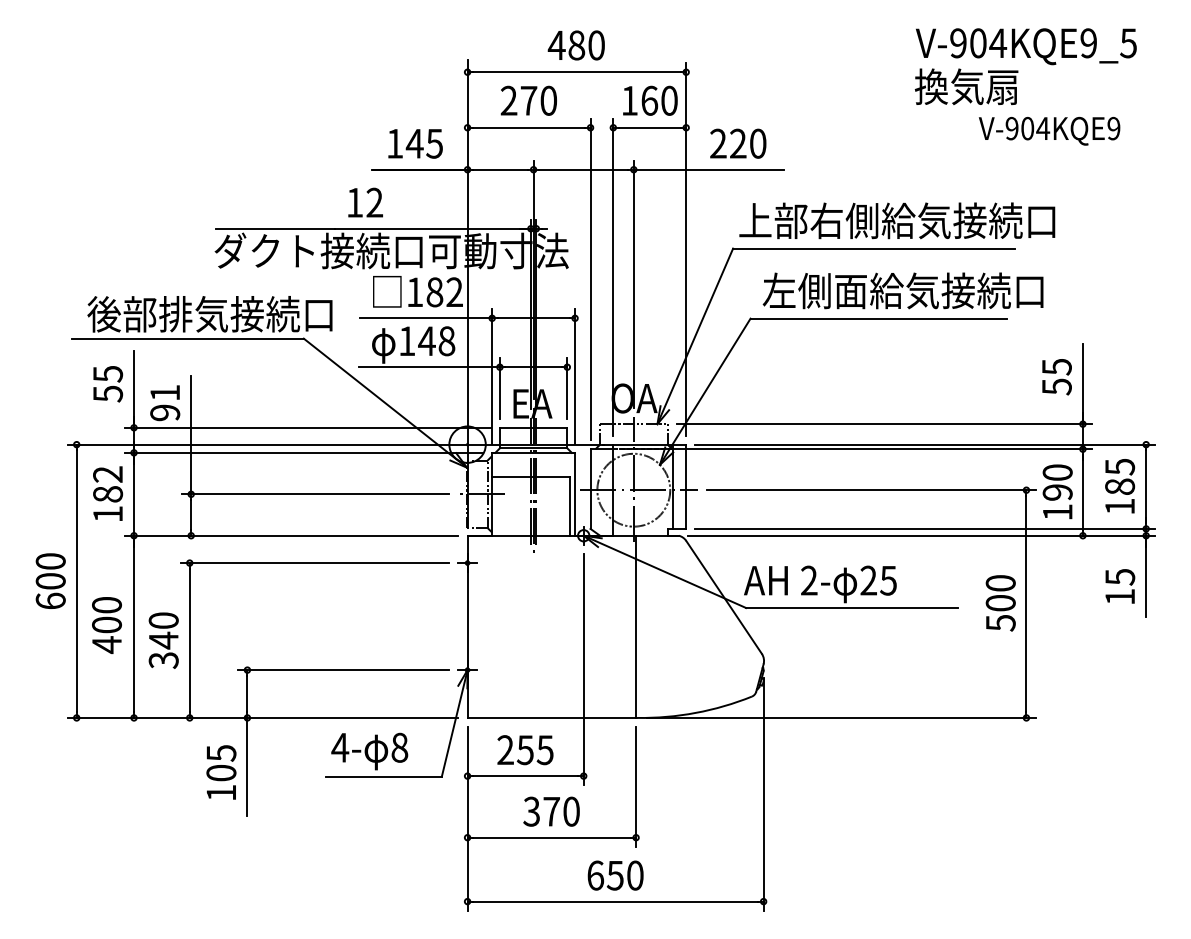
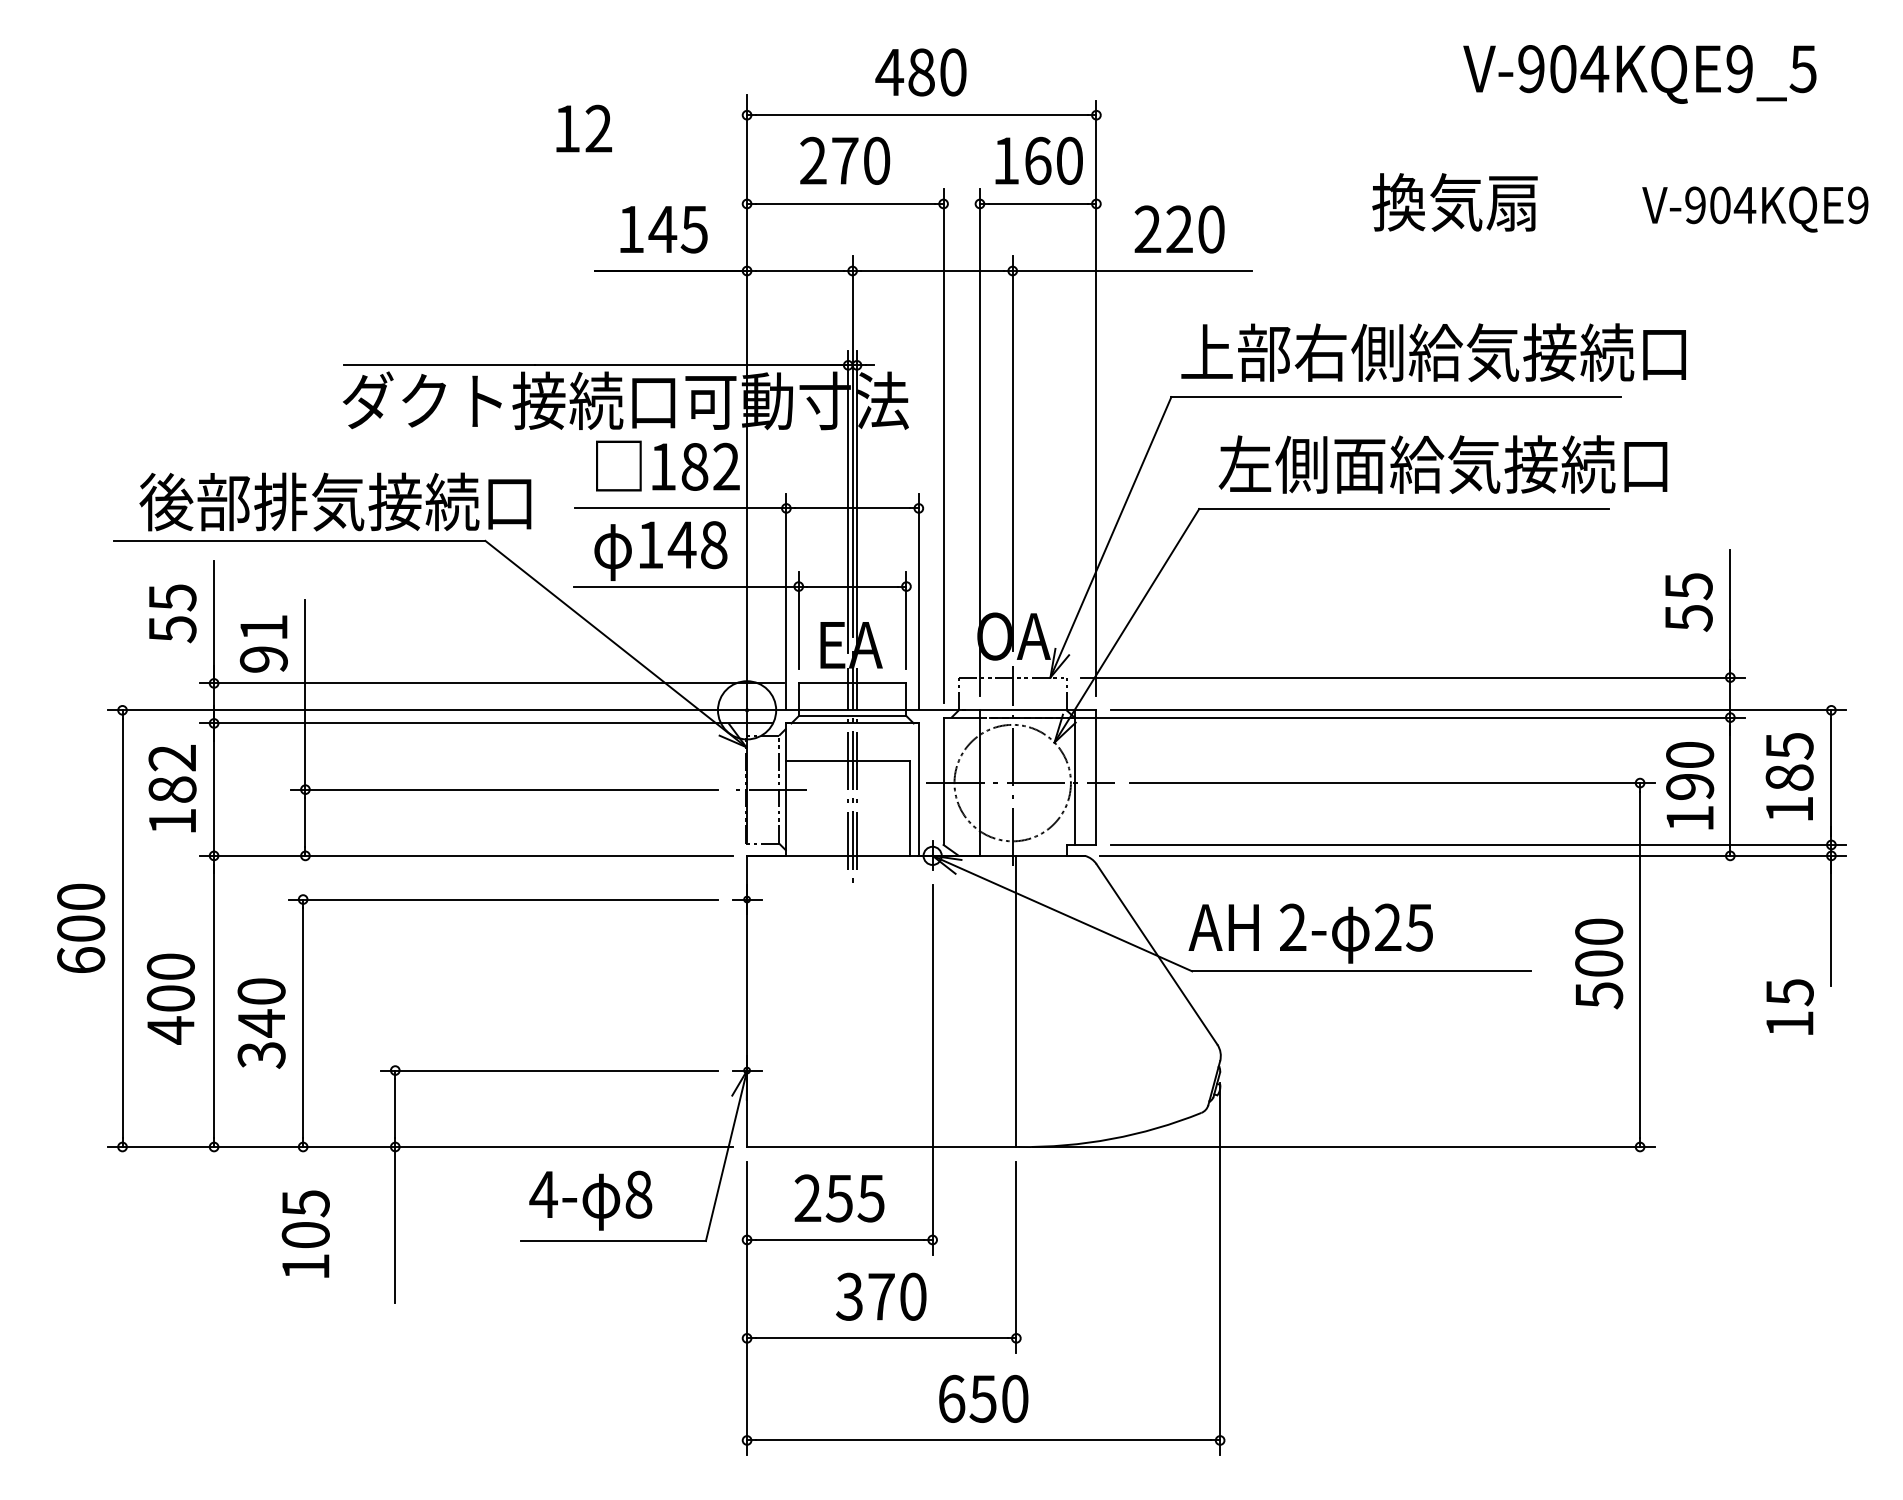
text: (966, 86) -> (1454, 201), moved
text: (1049, 130) -> (1755, 208), moved
text: (365, 202) -> (583, 128), moved
text: (1120, 586) -> (1790, 1007), moved
text: (221, 772) -> (305, 1234), moved

